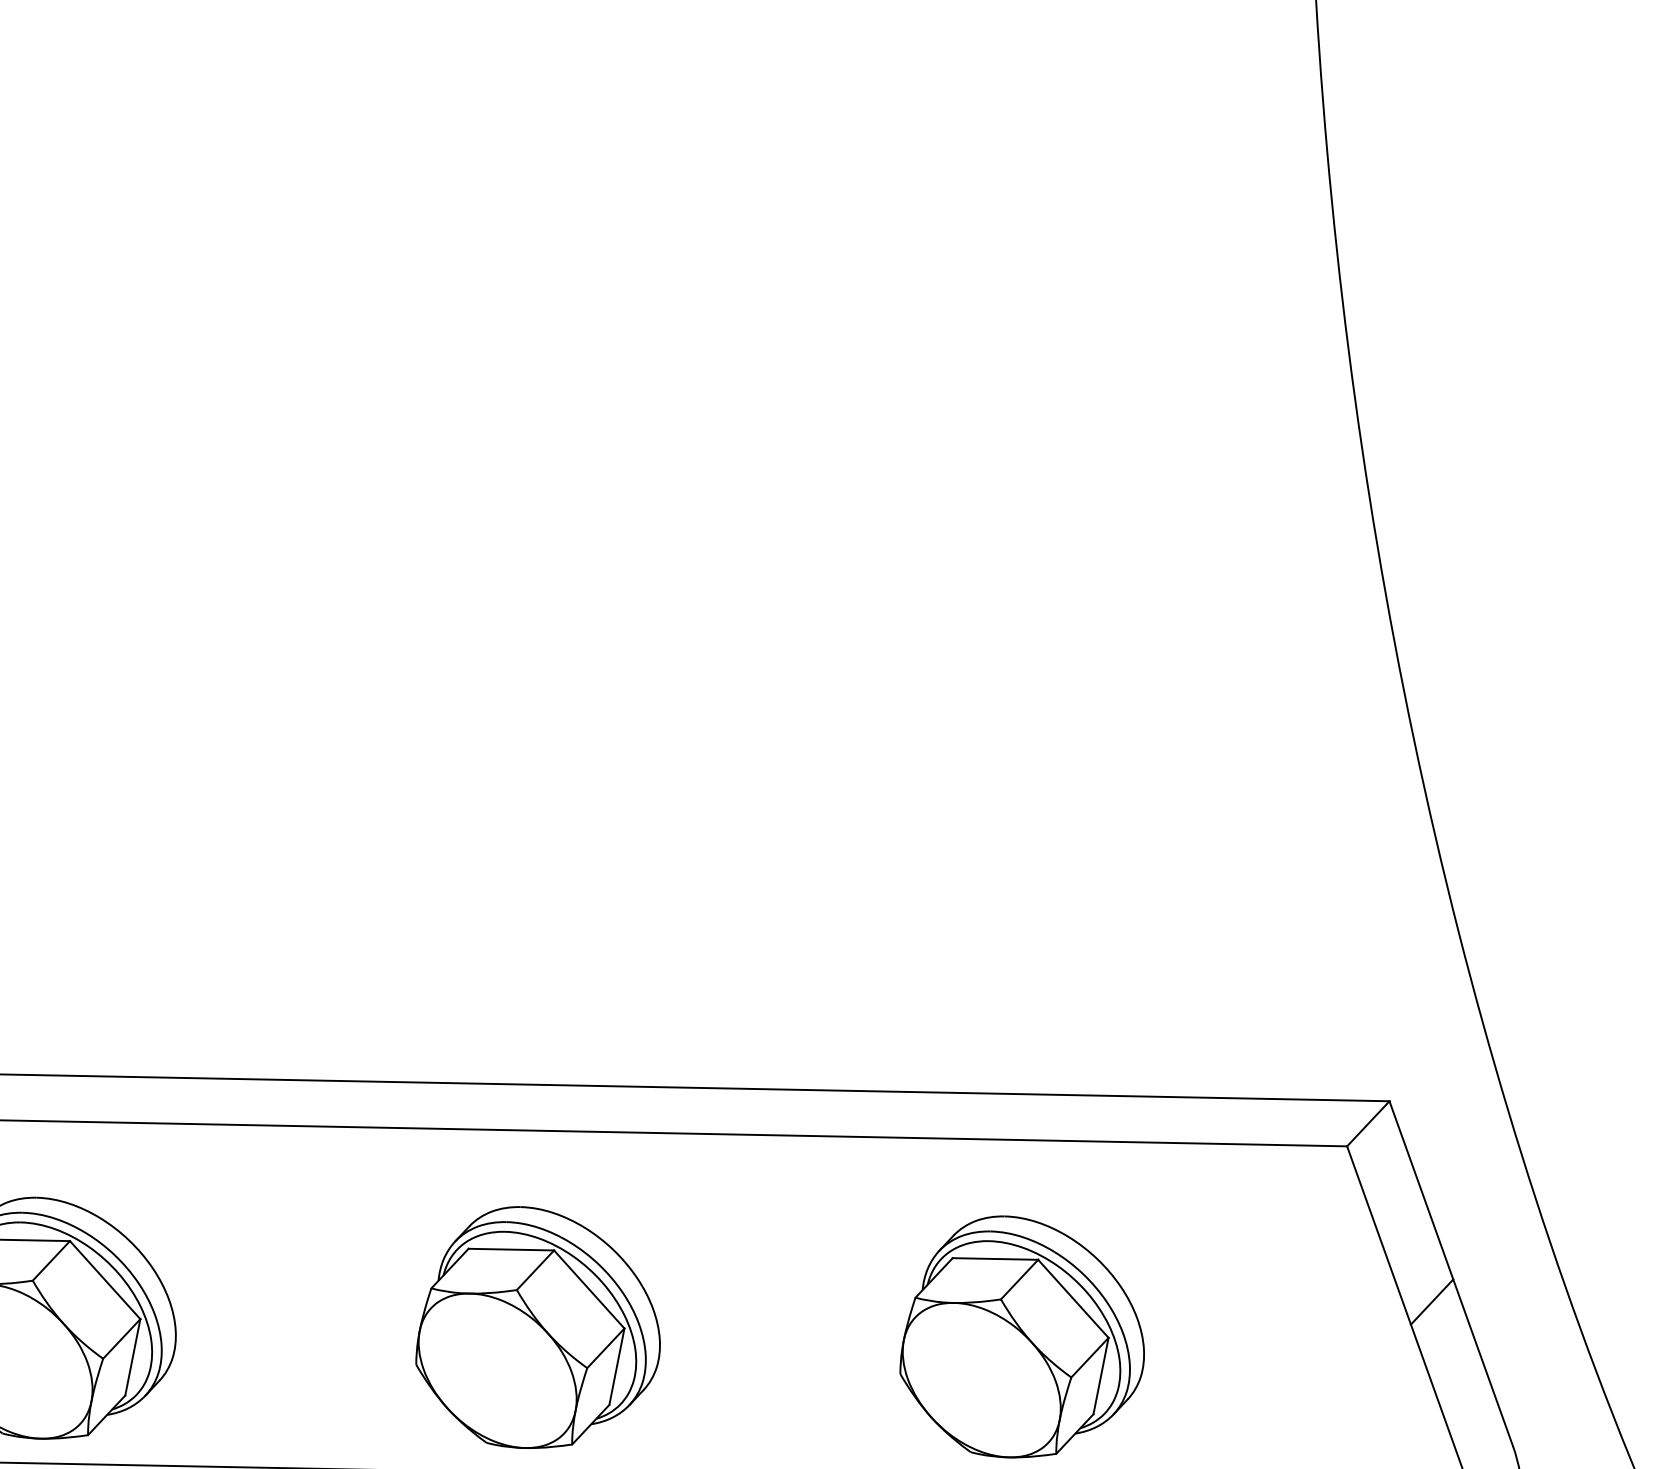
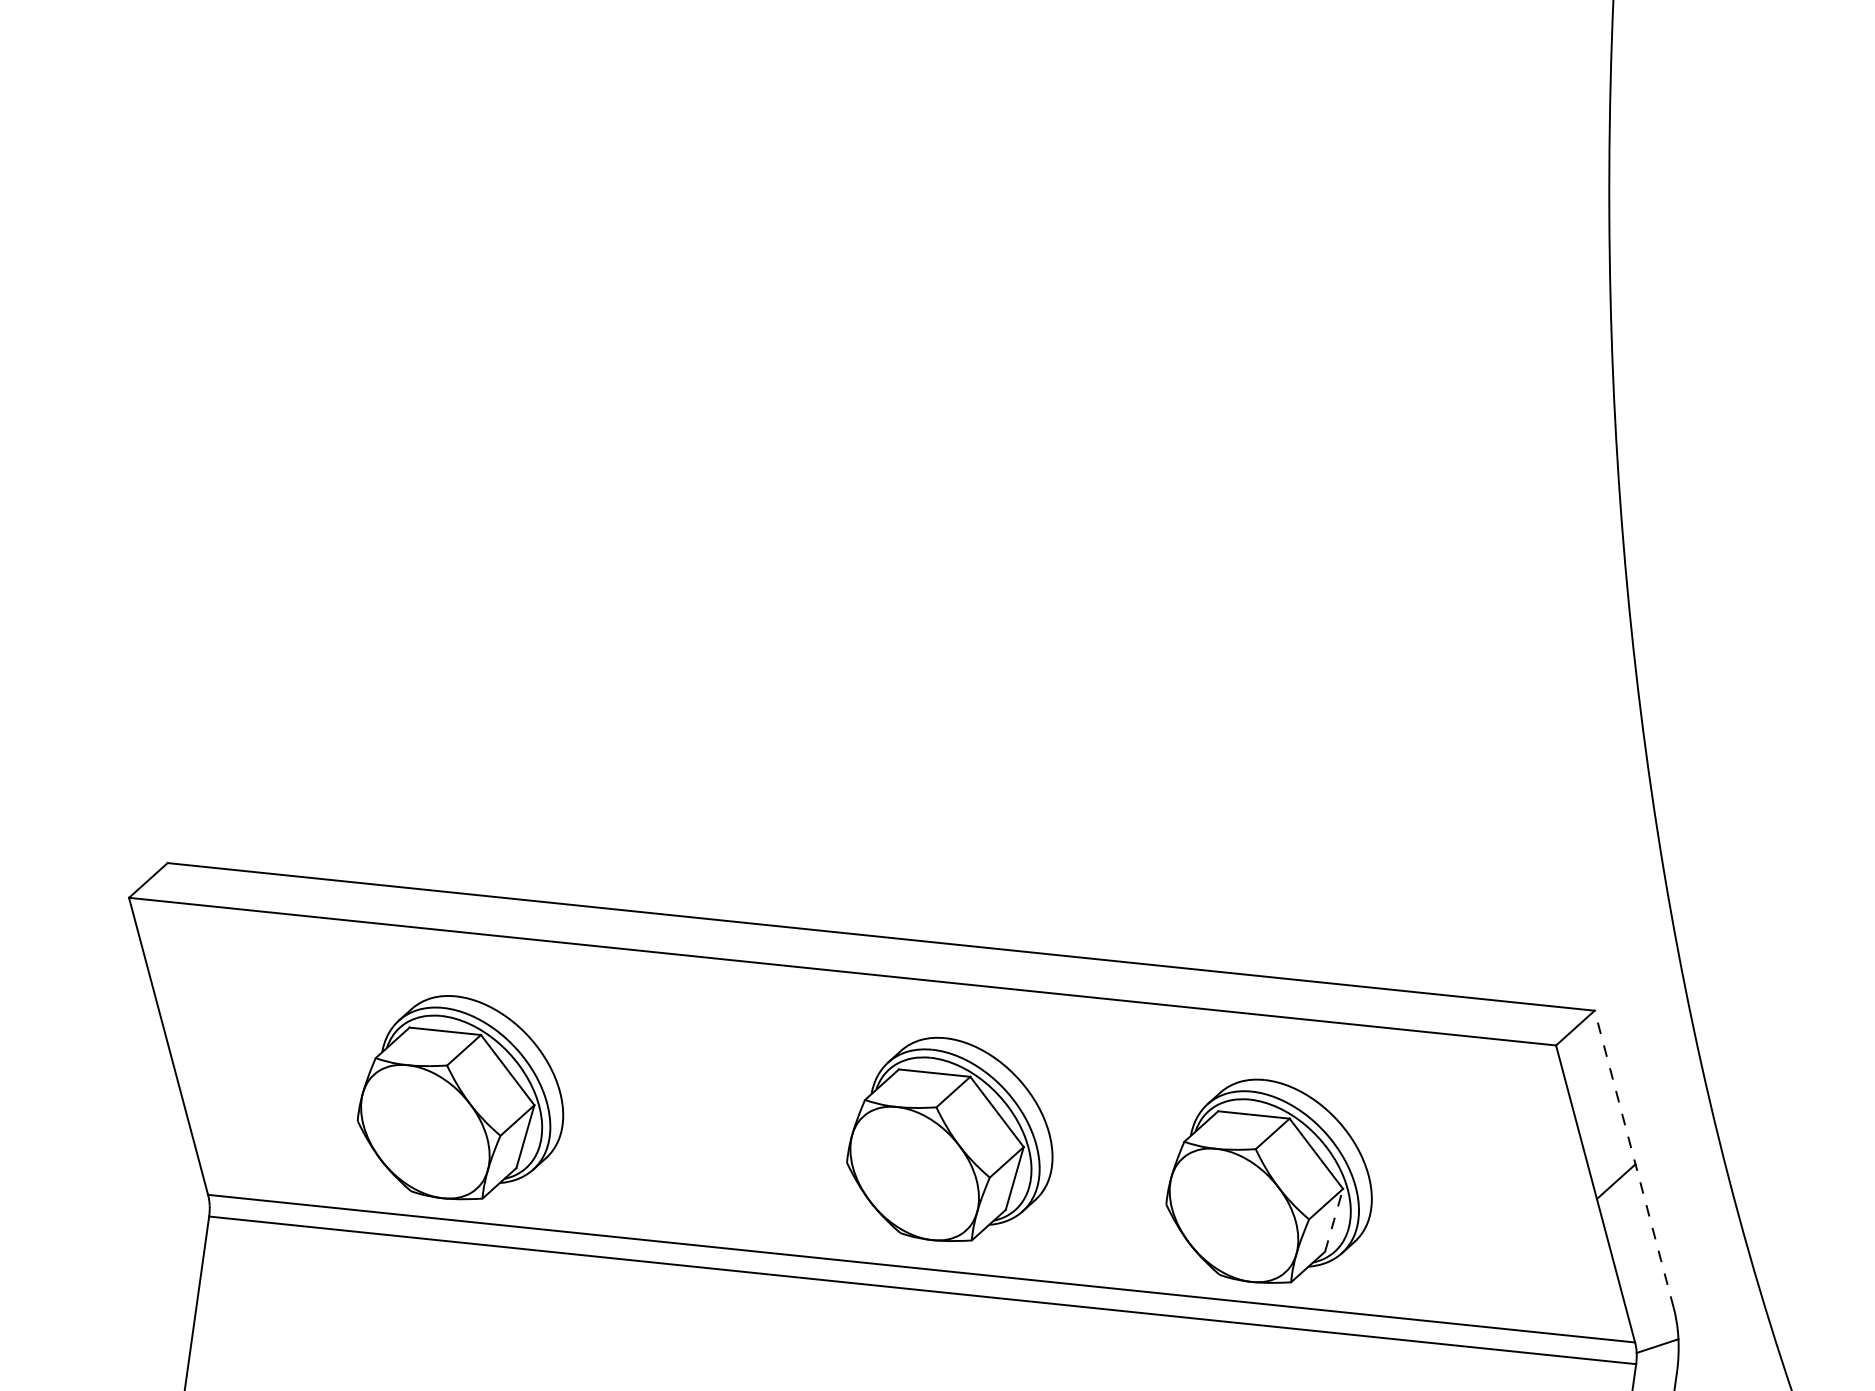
line: (1451, 1273) -> (1634, 1159), solid -> dashed
part: (535, 1325) -> (949, 1138), moved
line: (1101, 1376) -> (1334, 1220), solid -> dashed

